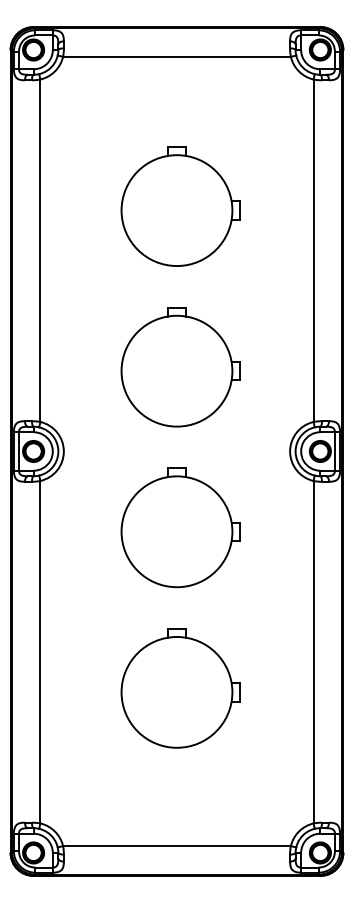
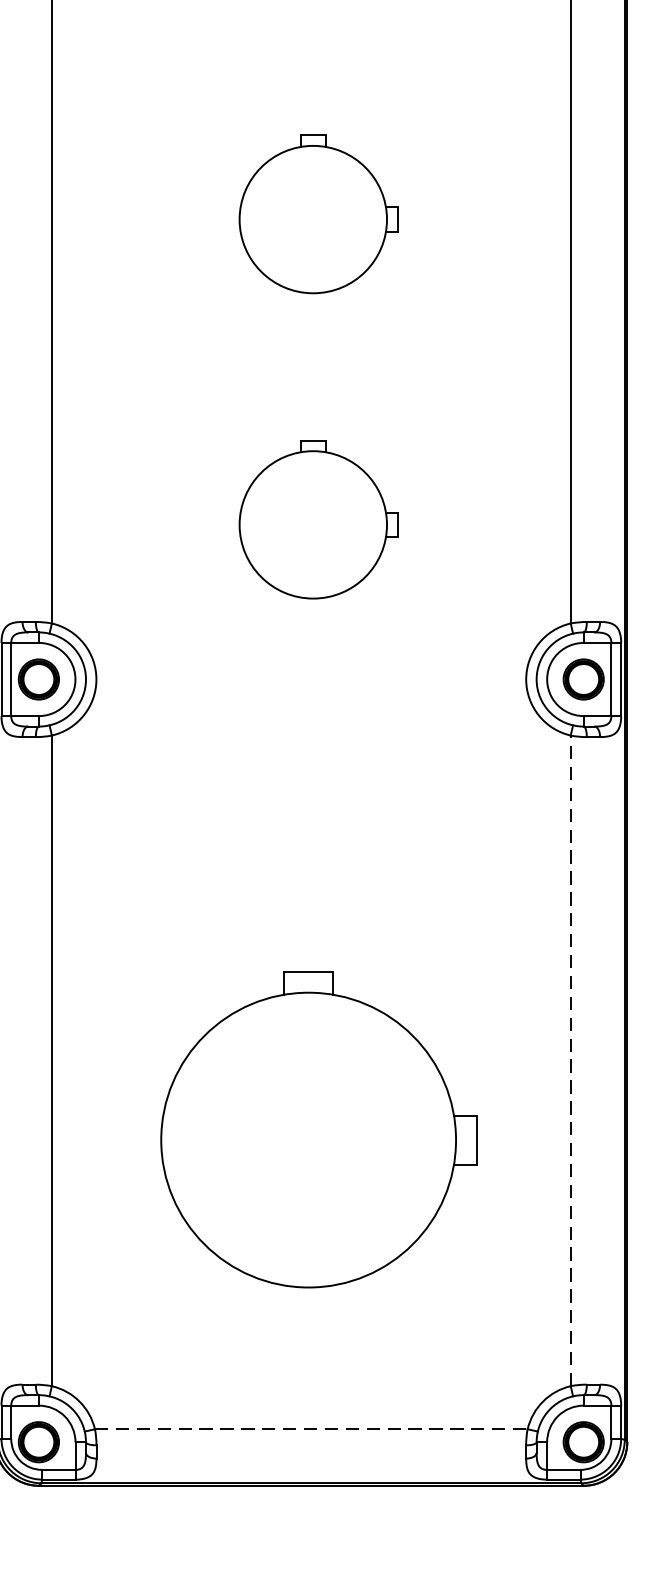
part: (180, 206) -> (317, 214), size x0.7
part: (180, 367) -> (317, 519), size x0.7
part: (180, 527) -> (317, 823), removed
line: (313, 651) -> (570, 1059), solid -> dashed
part: (180, 688) -> (317, 1129), size x1.4
line: (176, 846) -> (310, 1429), solid -> dashed

